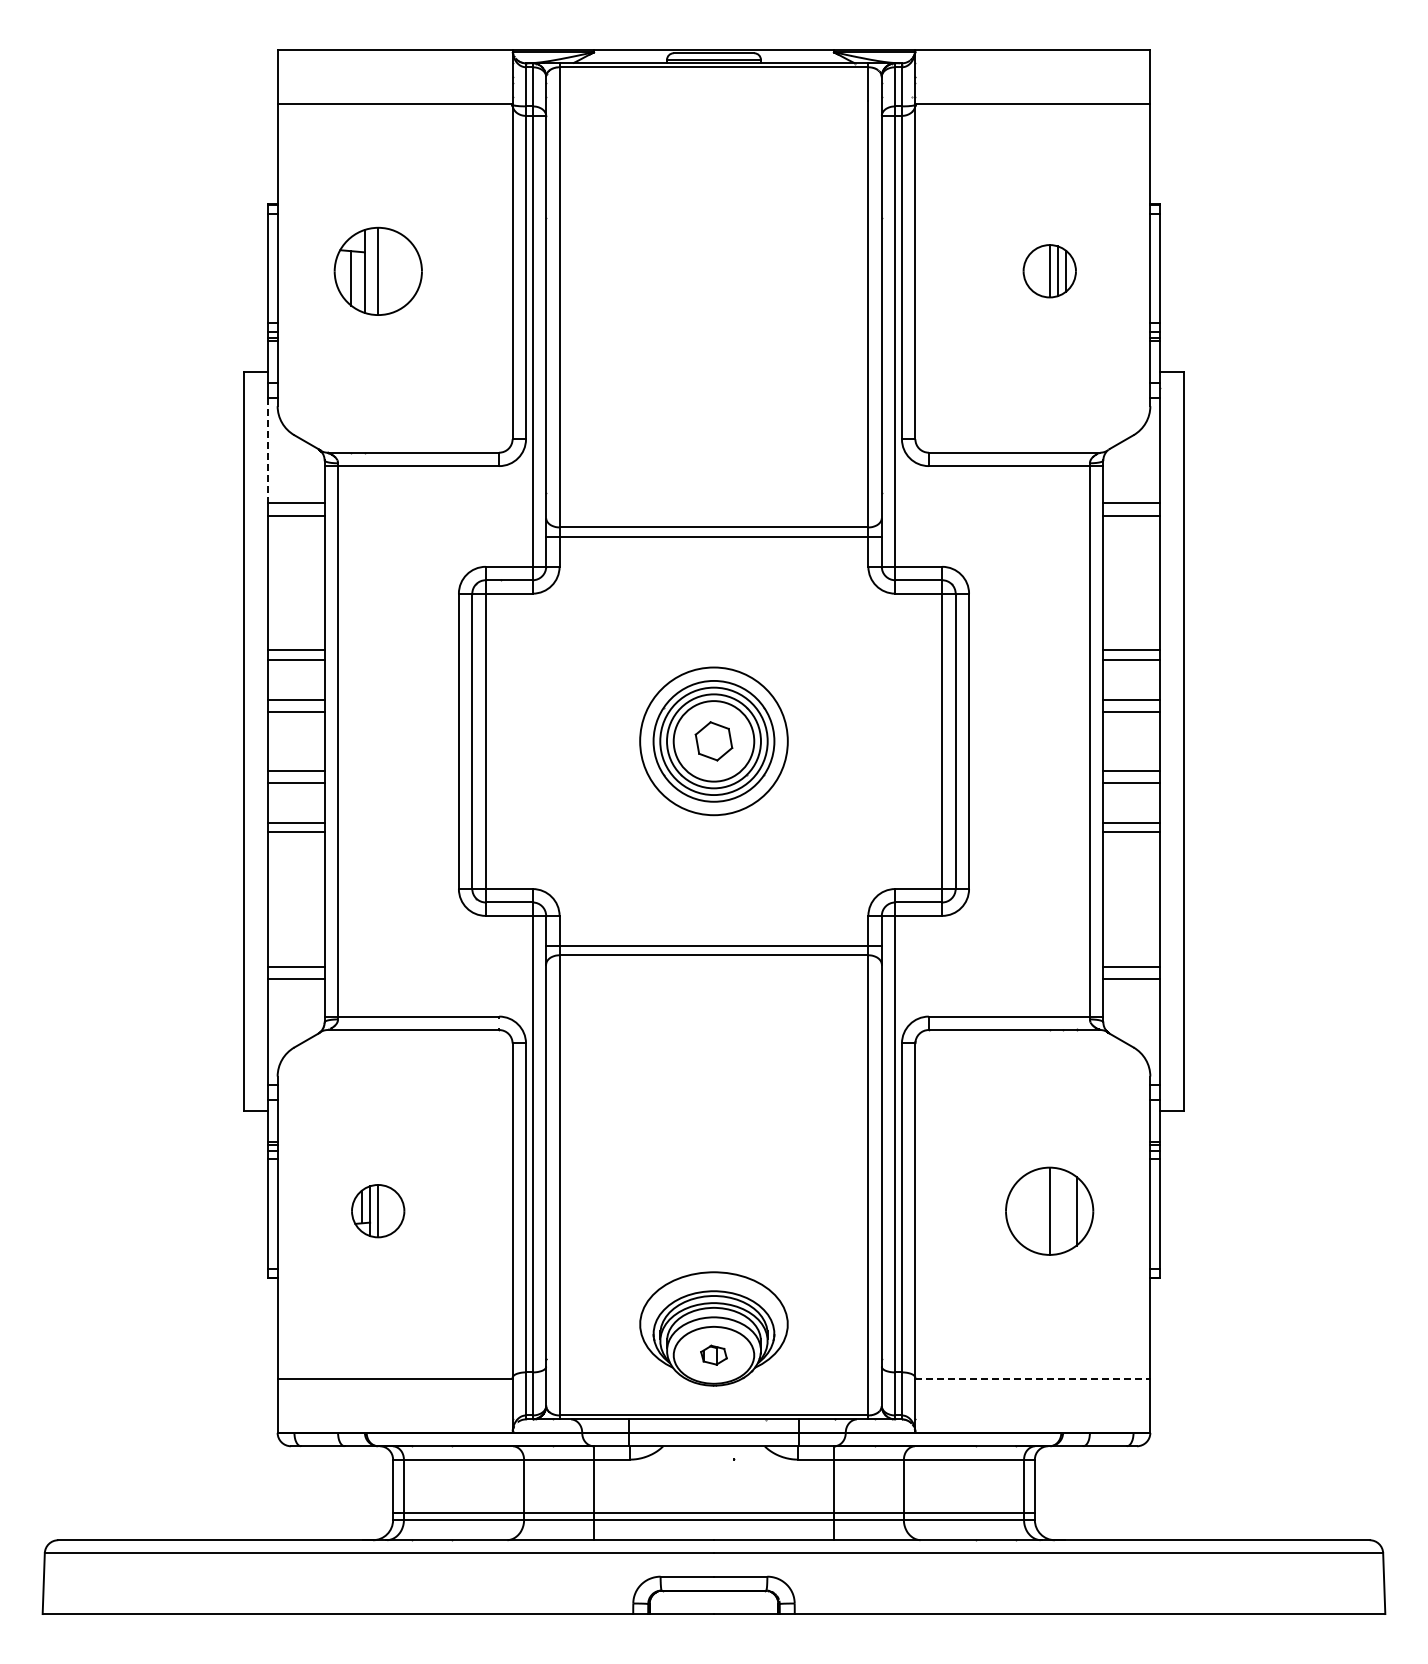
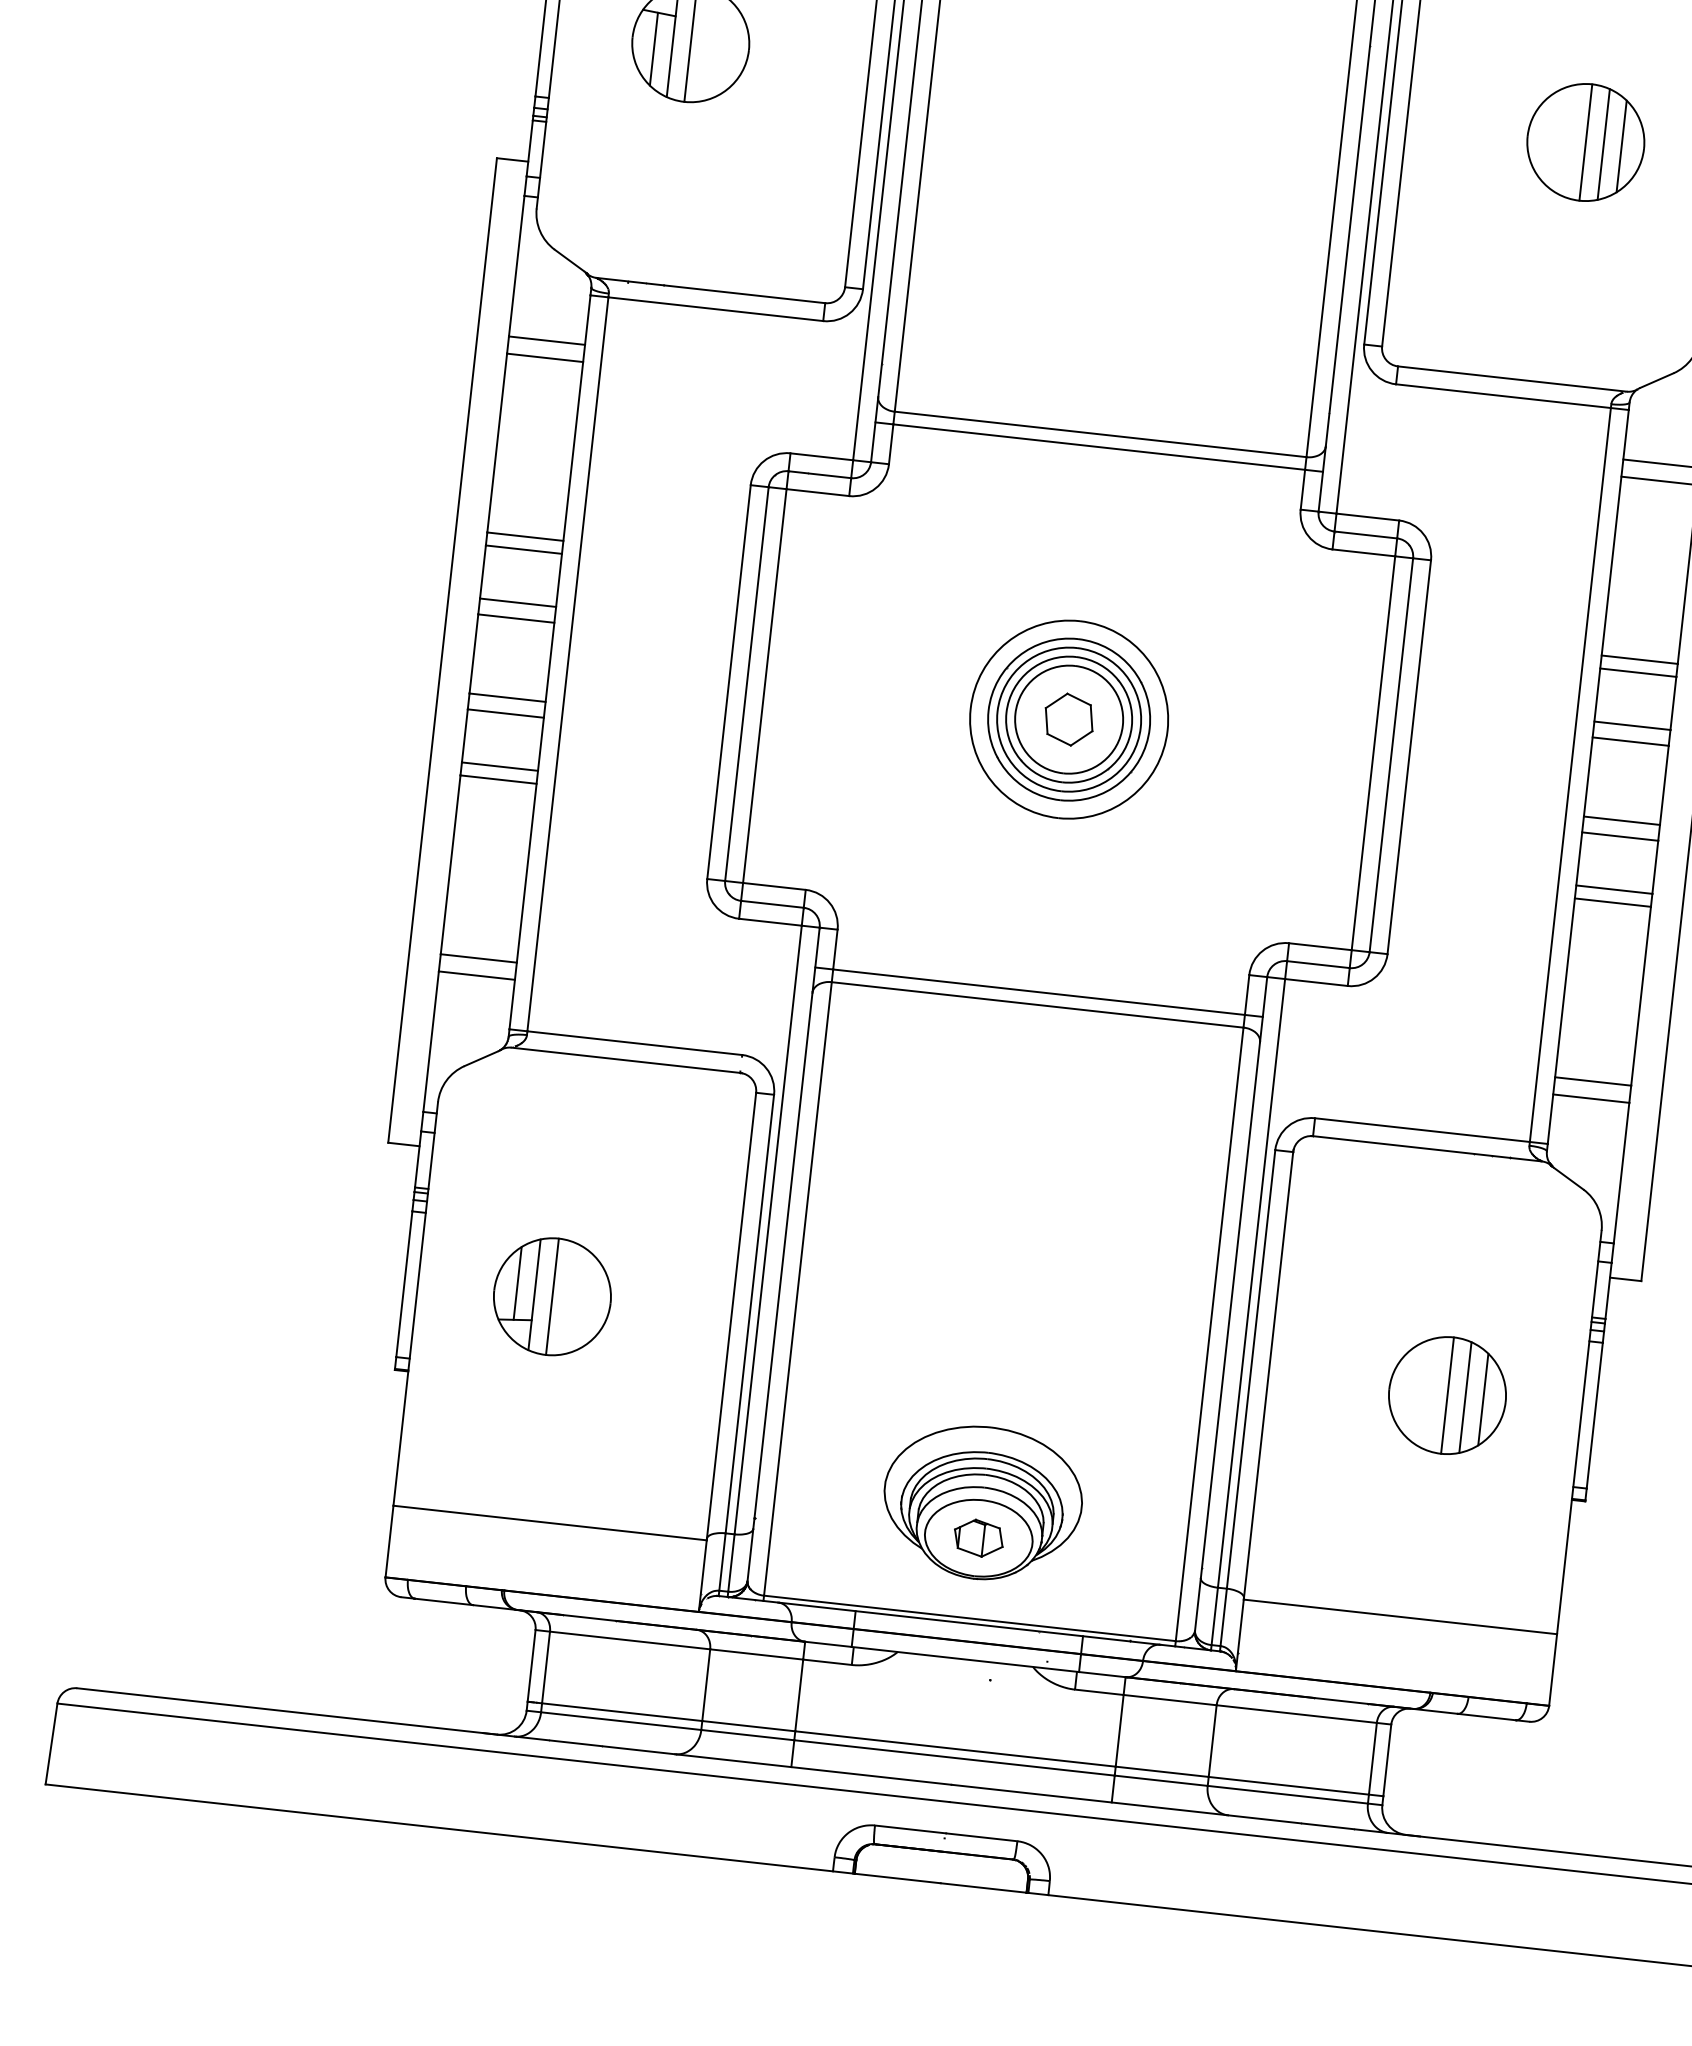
part: (1049, 270) -> (1585, 141), size x1.67
line: (267, 450) -> (516, 266), dashed -> solid
part: (377, 1210) -> (551, 1295), size x1.67
line: (1063, 1210) -> (1466, 1396), added
part: (713, 1354) -> (978, 1537), size x1.43
line: (1033, 1379) -> (1401, 1617), dashed -> solid

